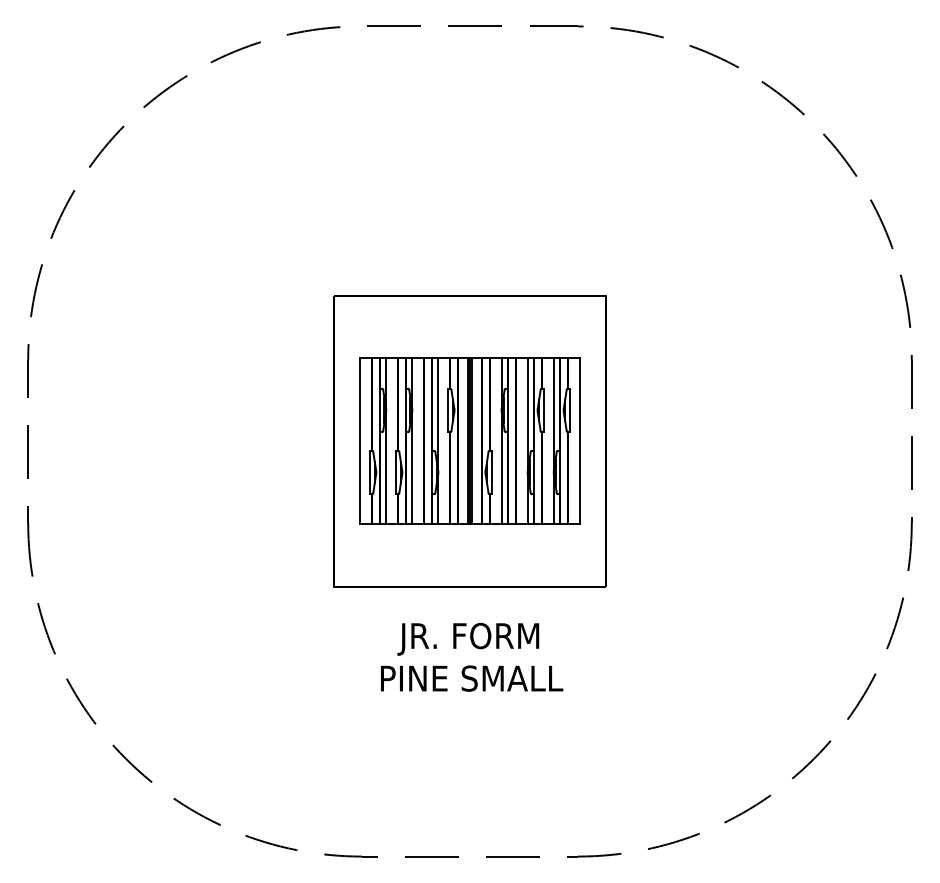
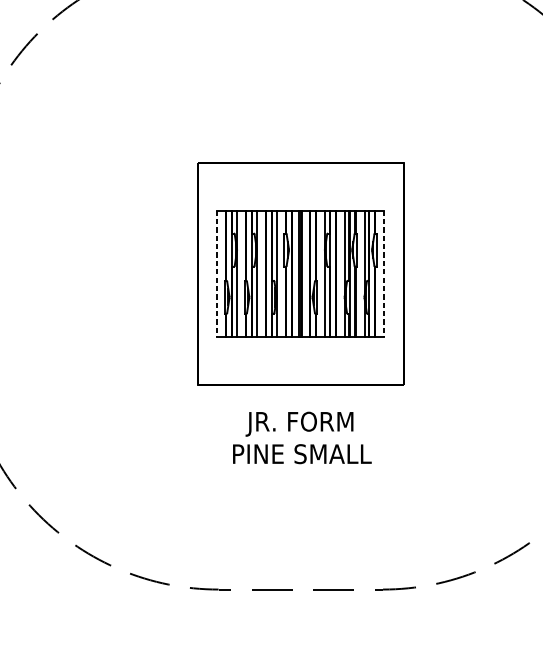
line: (360, 441) -> (217, 273), solid -> dashed
line: (579, 441) -> (384, 273), solid -> dashed

